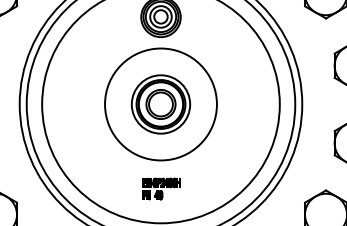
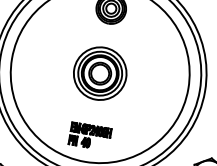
circle: (160, 104) -> (99, 73), size x0.62
part: (161, 188) -> (89, 136), size x1.43

